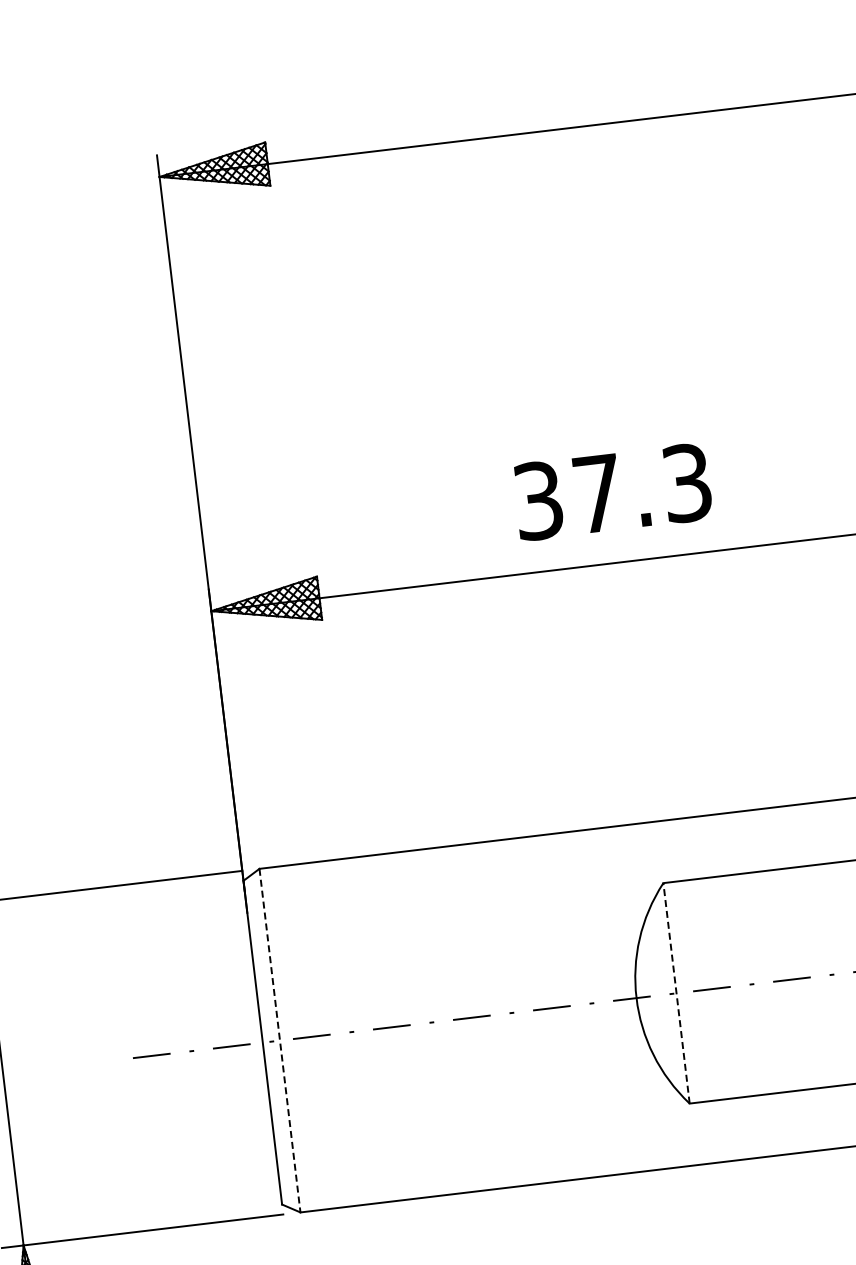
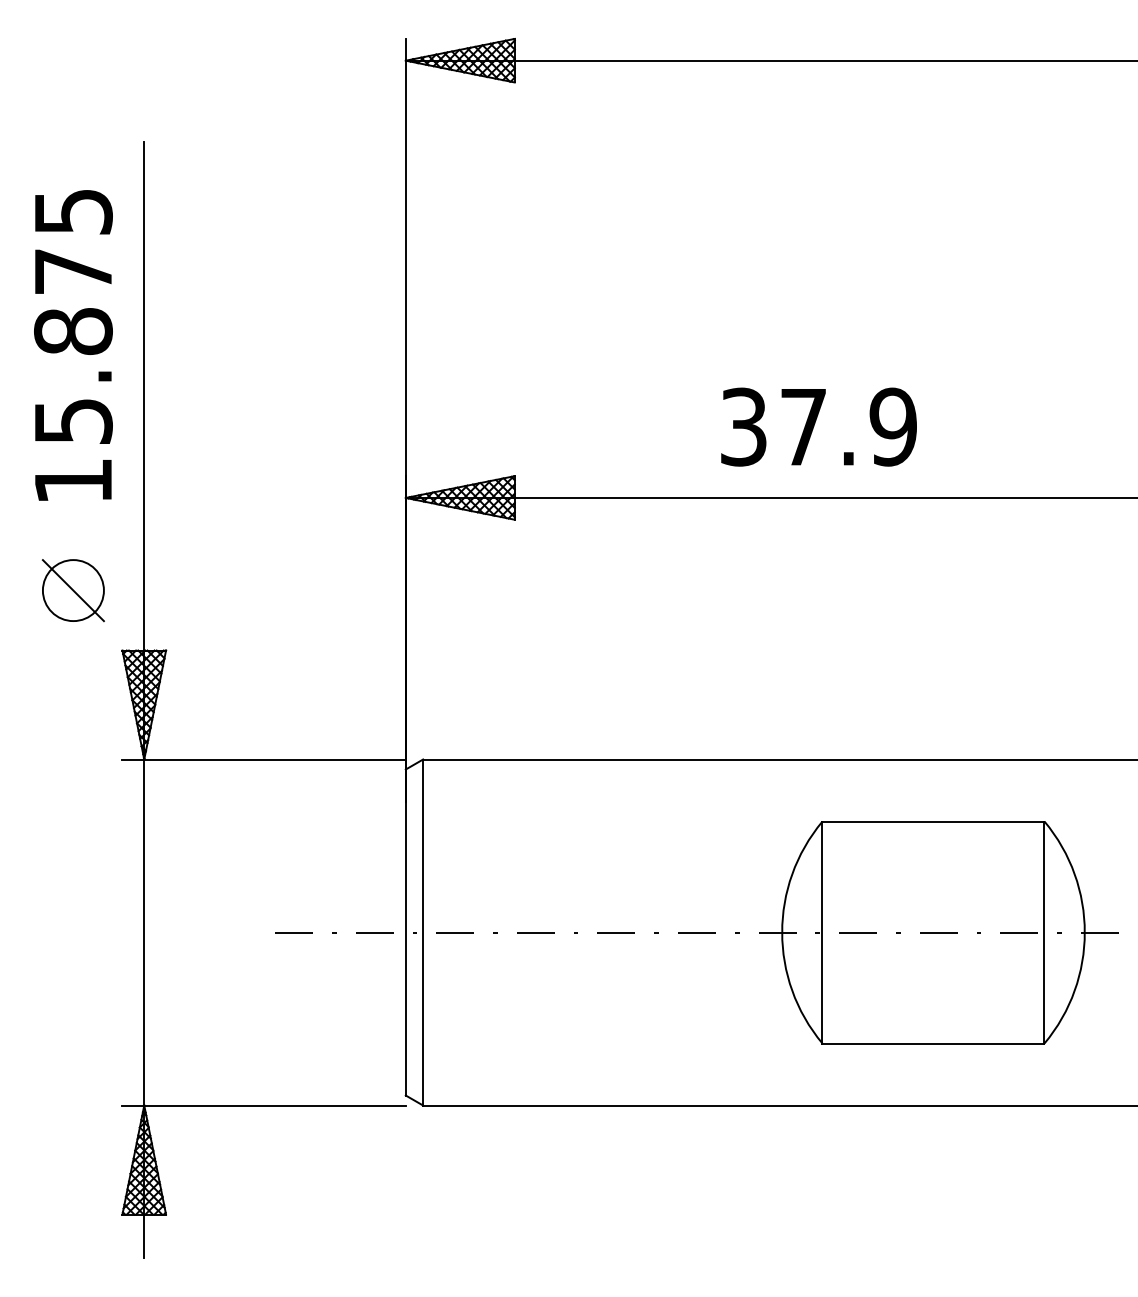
text: (686, 482) -> (892, 426), 37.3 -> 37.9
line: (676, 993) -> (822, 932), dashed -> solid
line: (280, 1041) -> (423, 933), dashed -> solid

